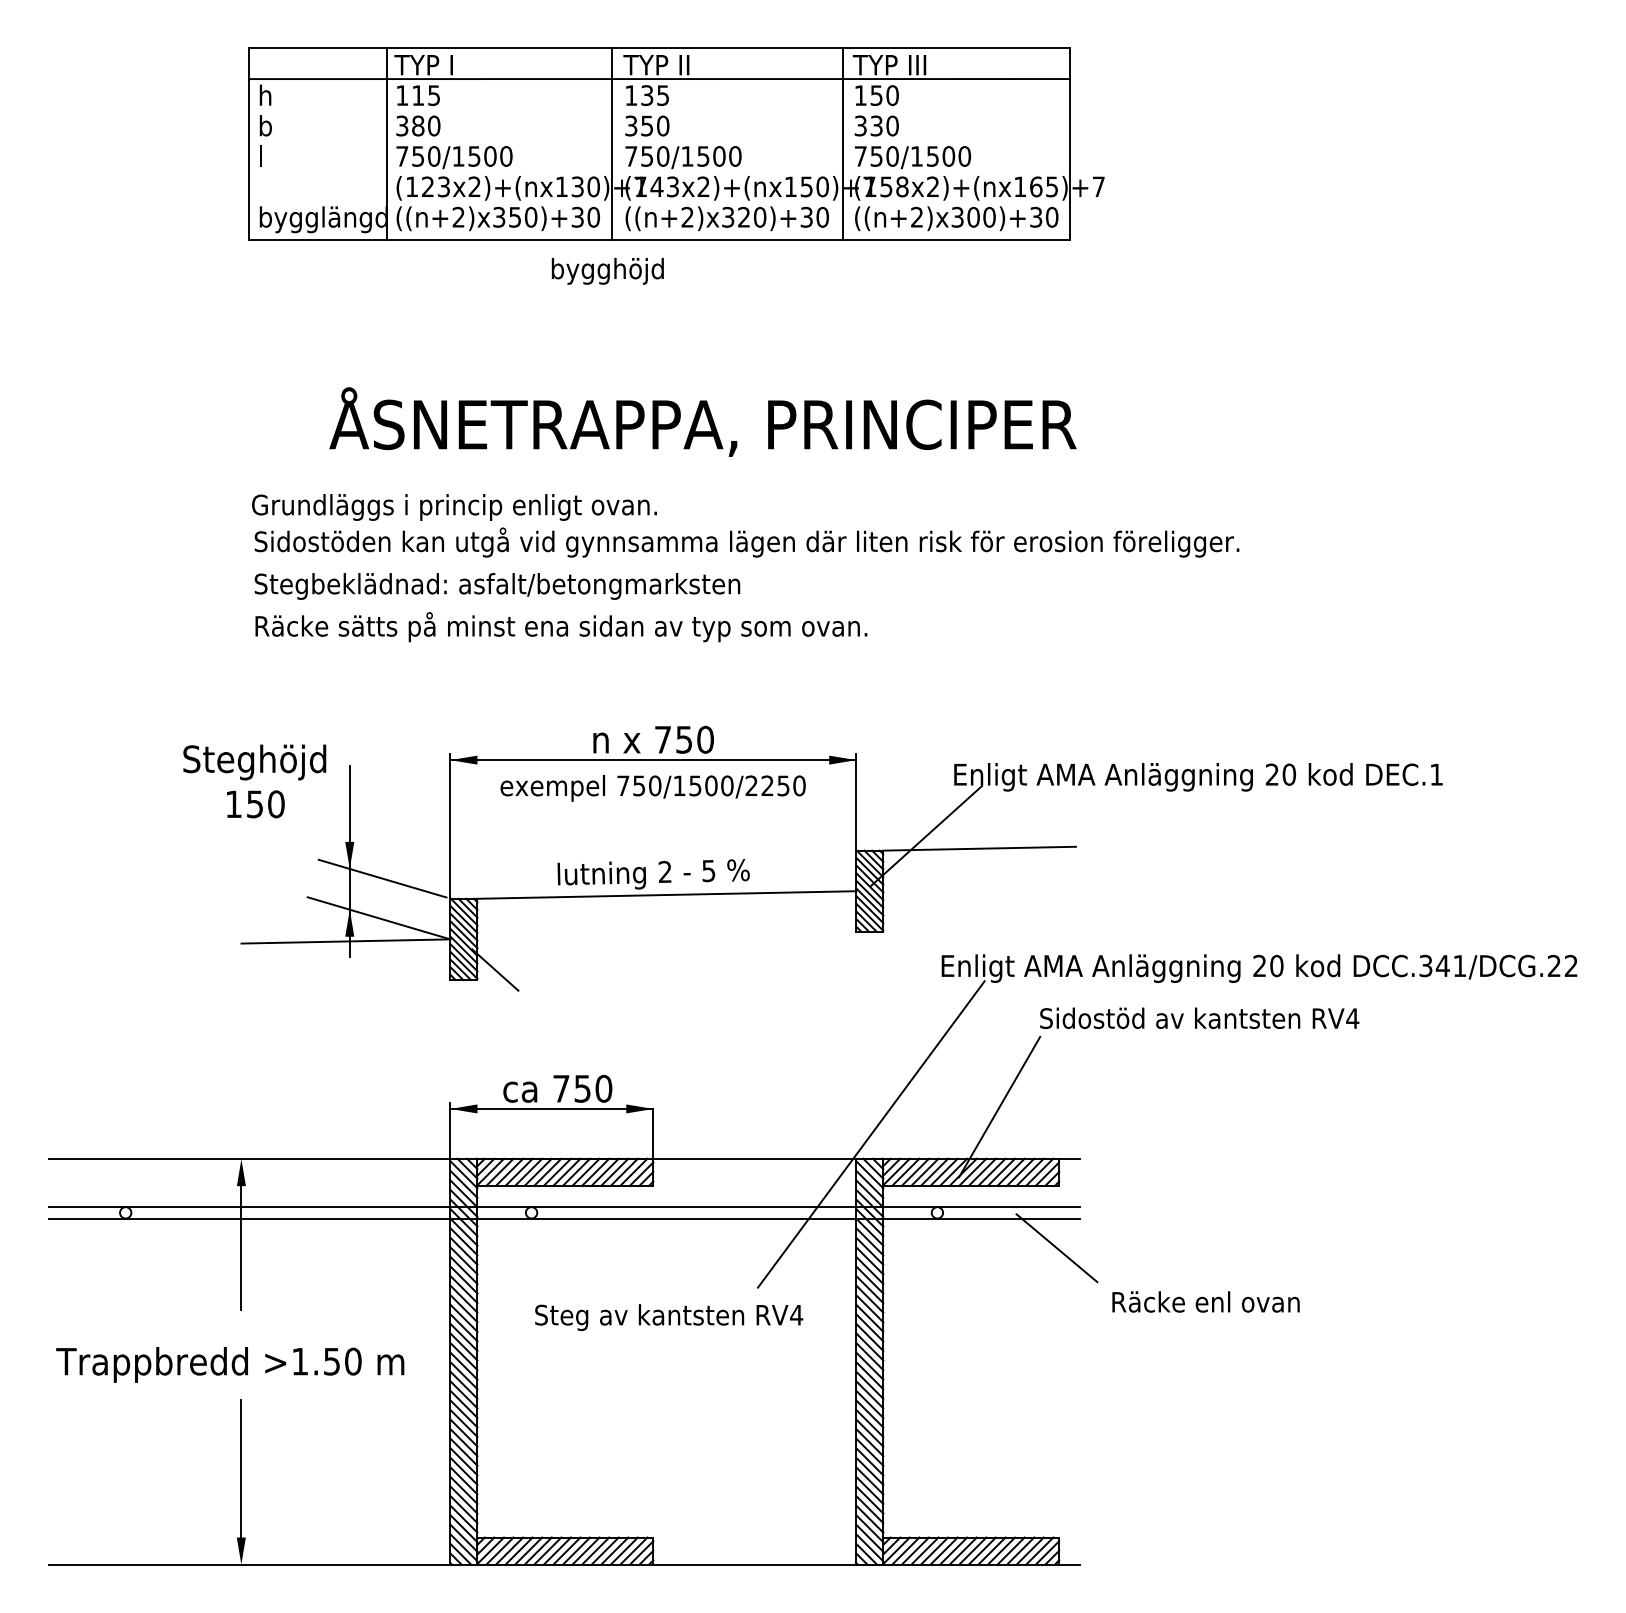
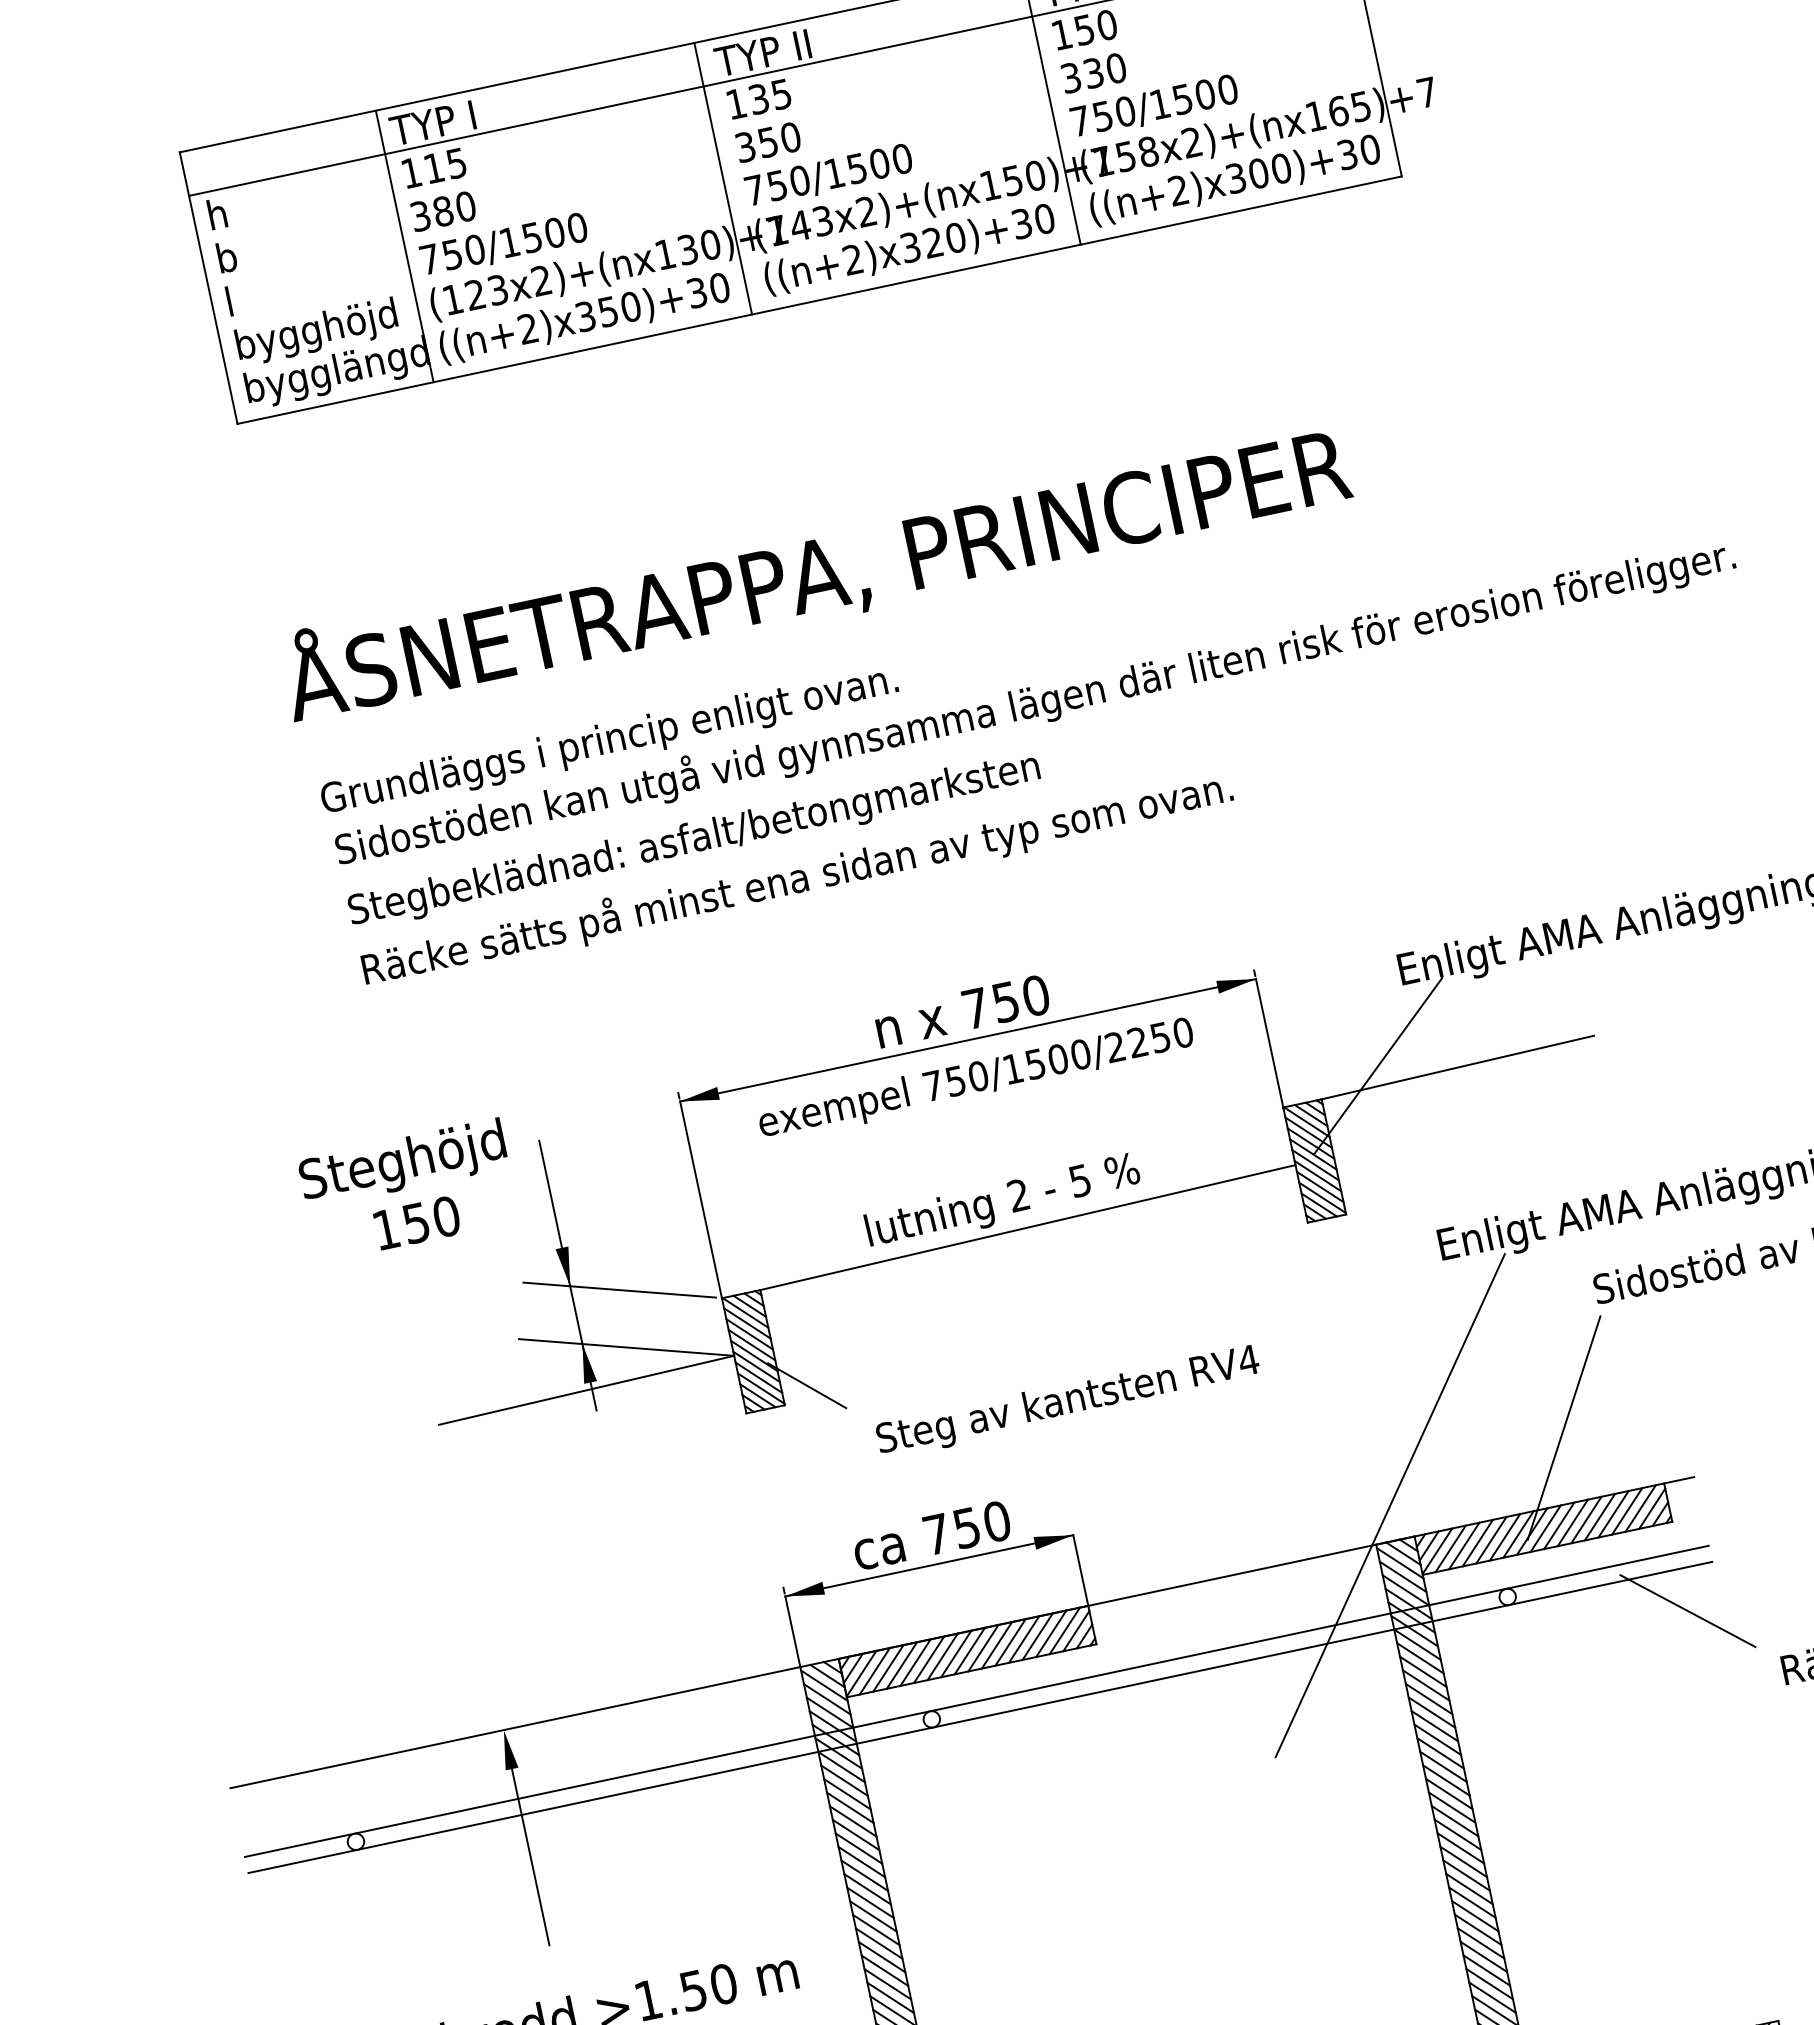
text: (607, 271) -> (316, 332), moved
text: (702, 421) -> (815, 570), moved
text: (669, 1317) -> (1068, 1402), moved

